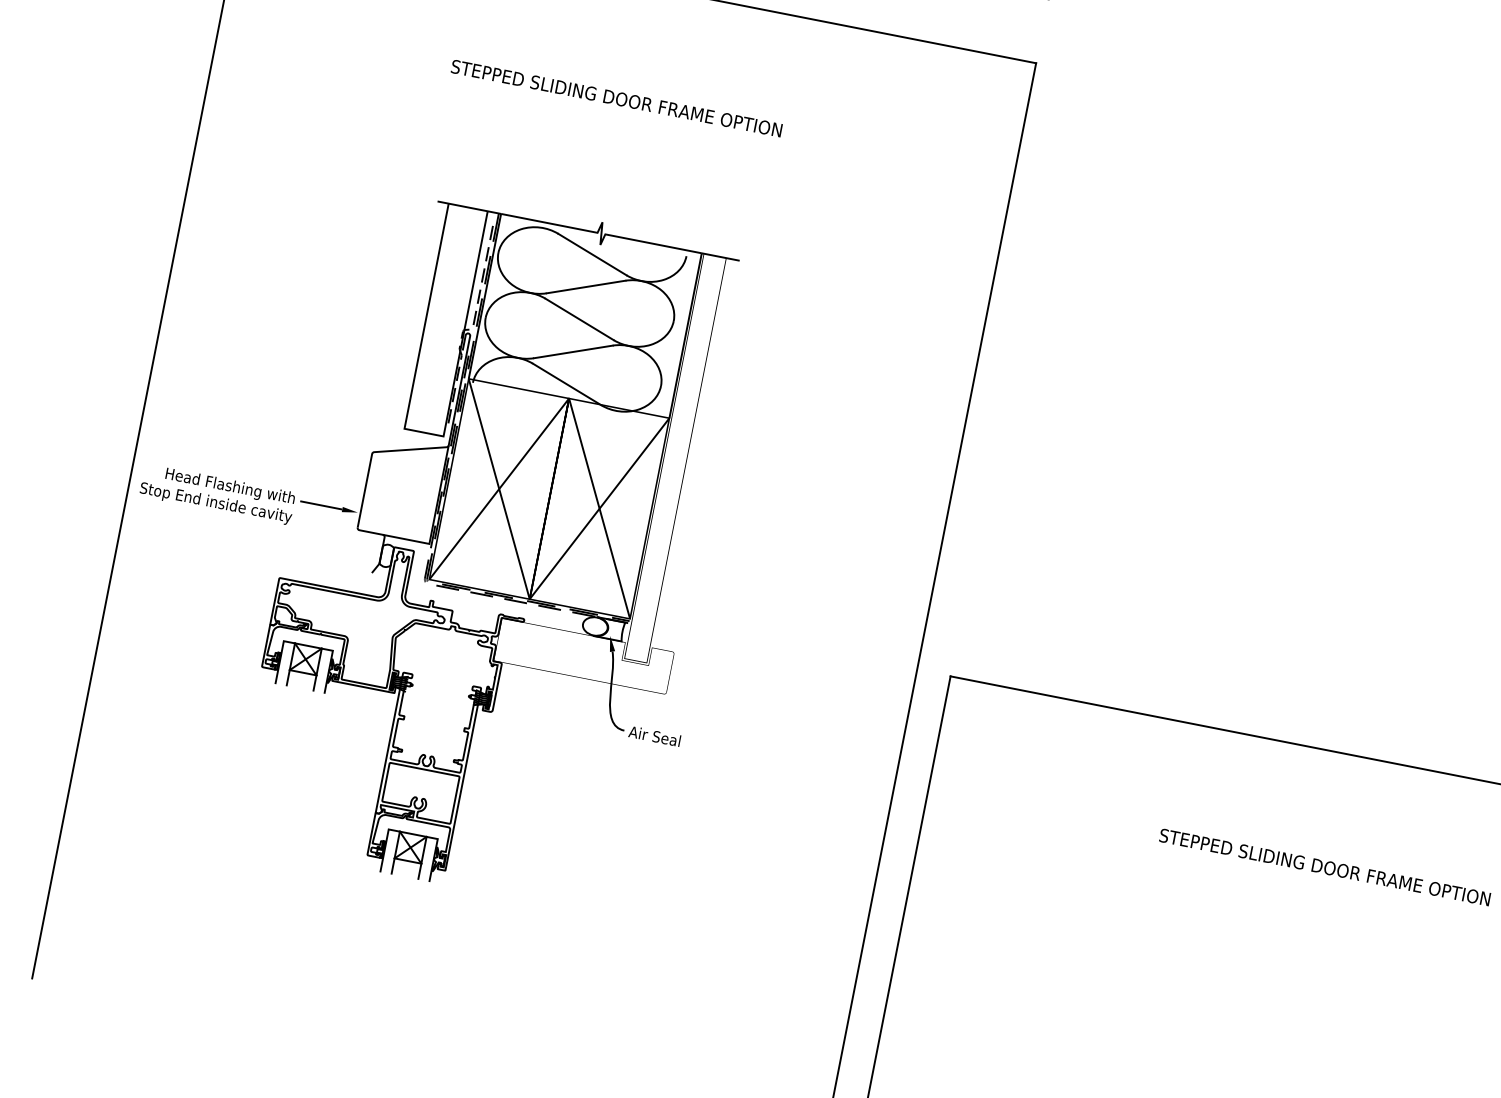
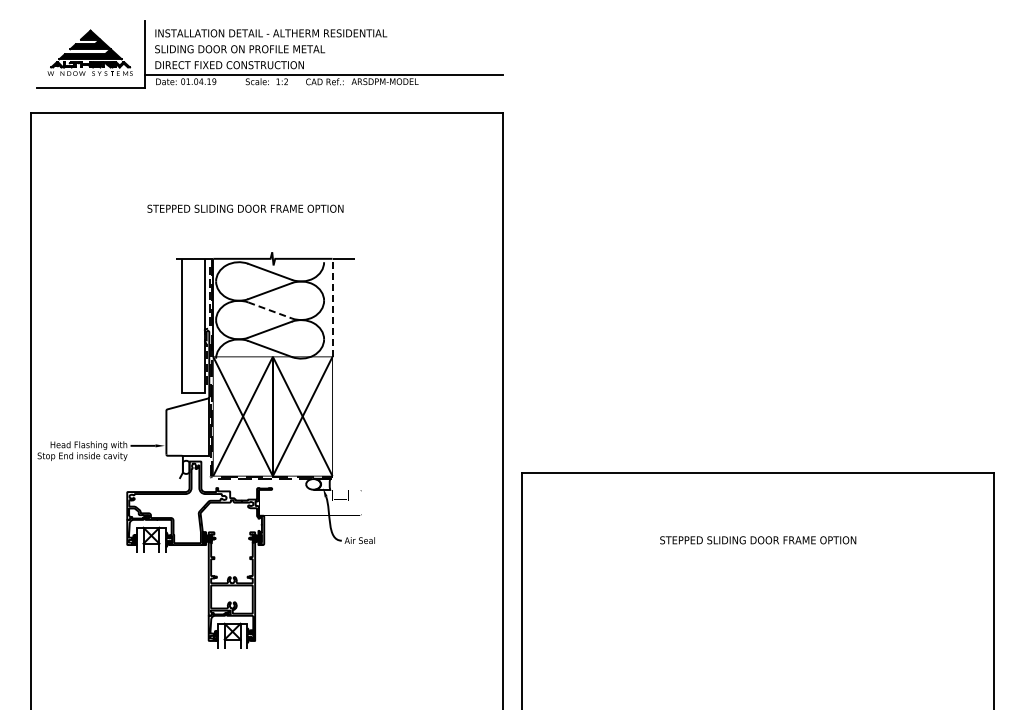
text: (616, 97) -> (245, 208), moved
line: (580, 319) -> (270, 310), solid -> dashed
line: (685, 335) -> (332, 307), solid -> dashed

